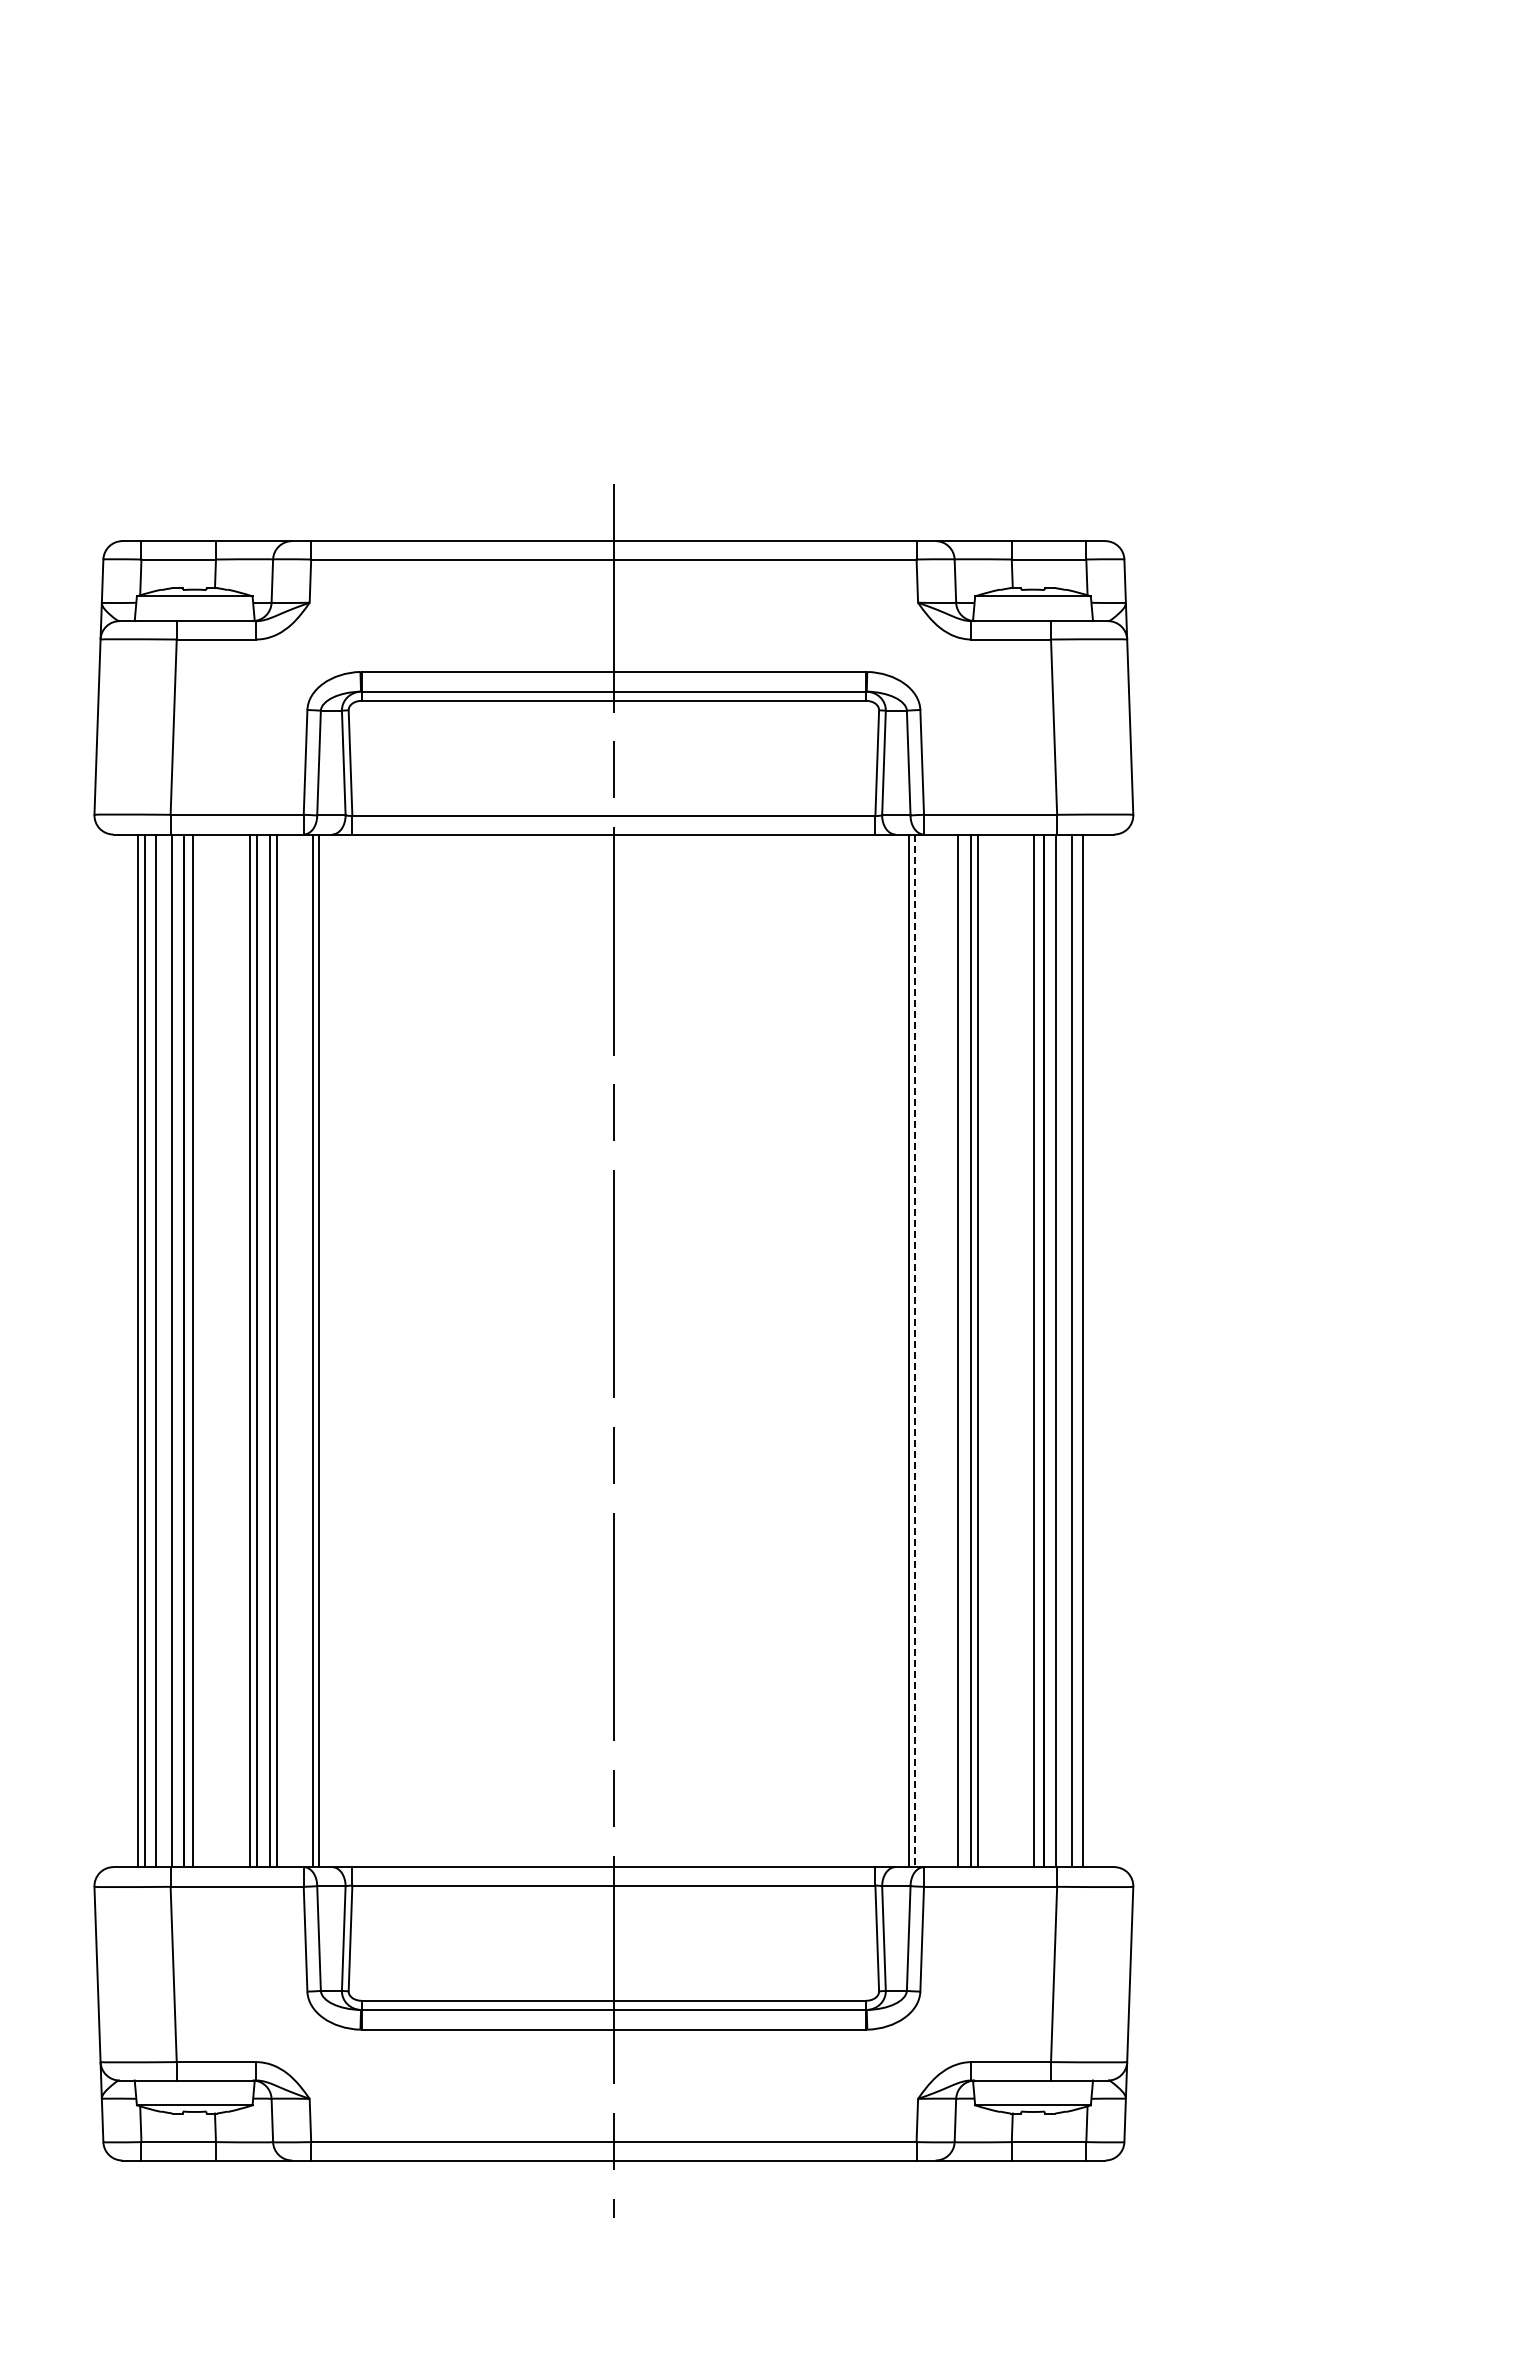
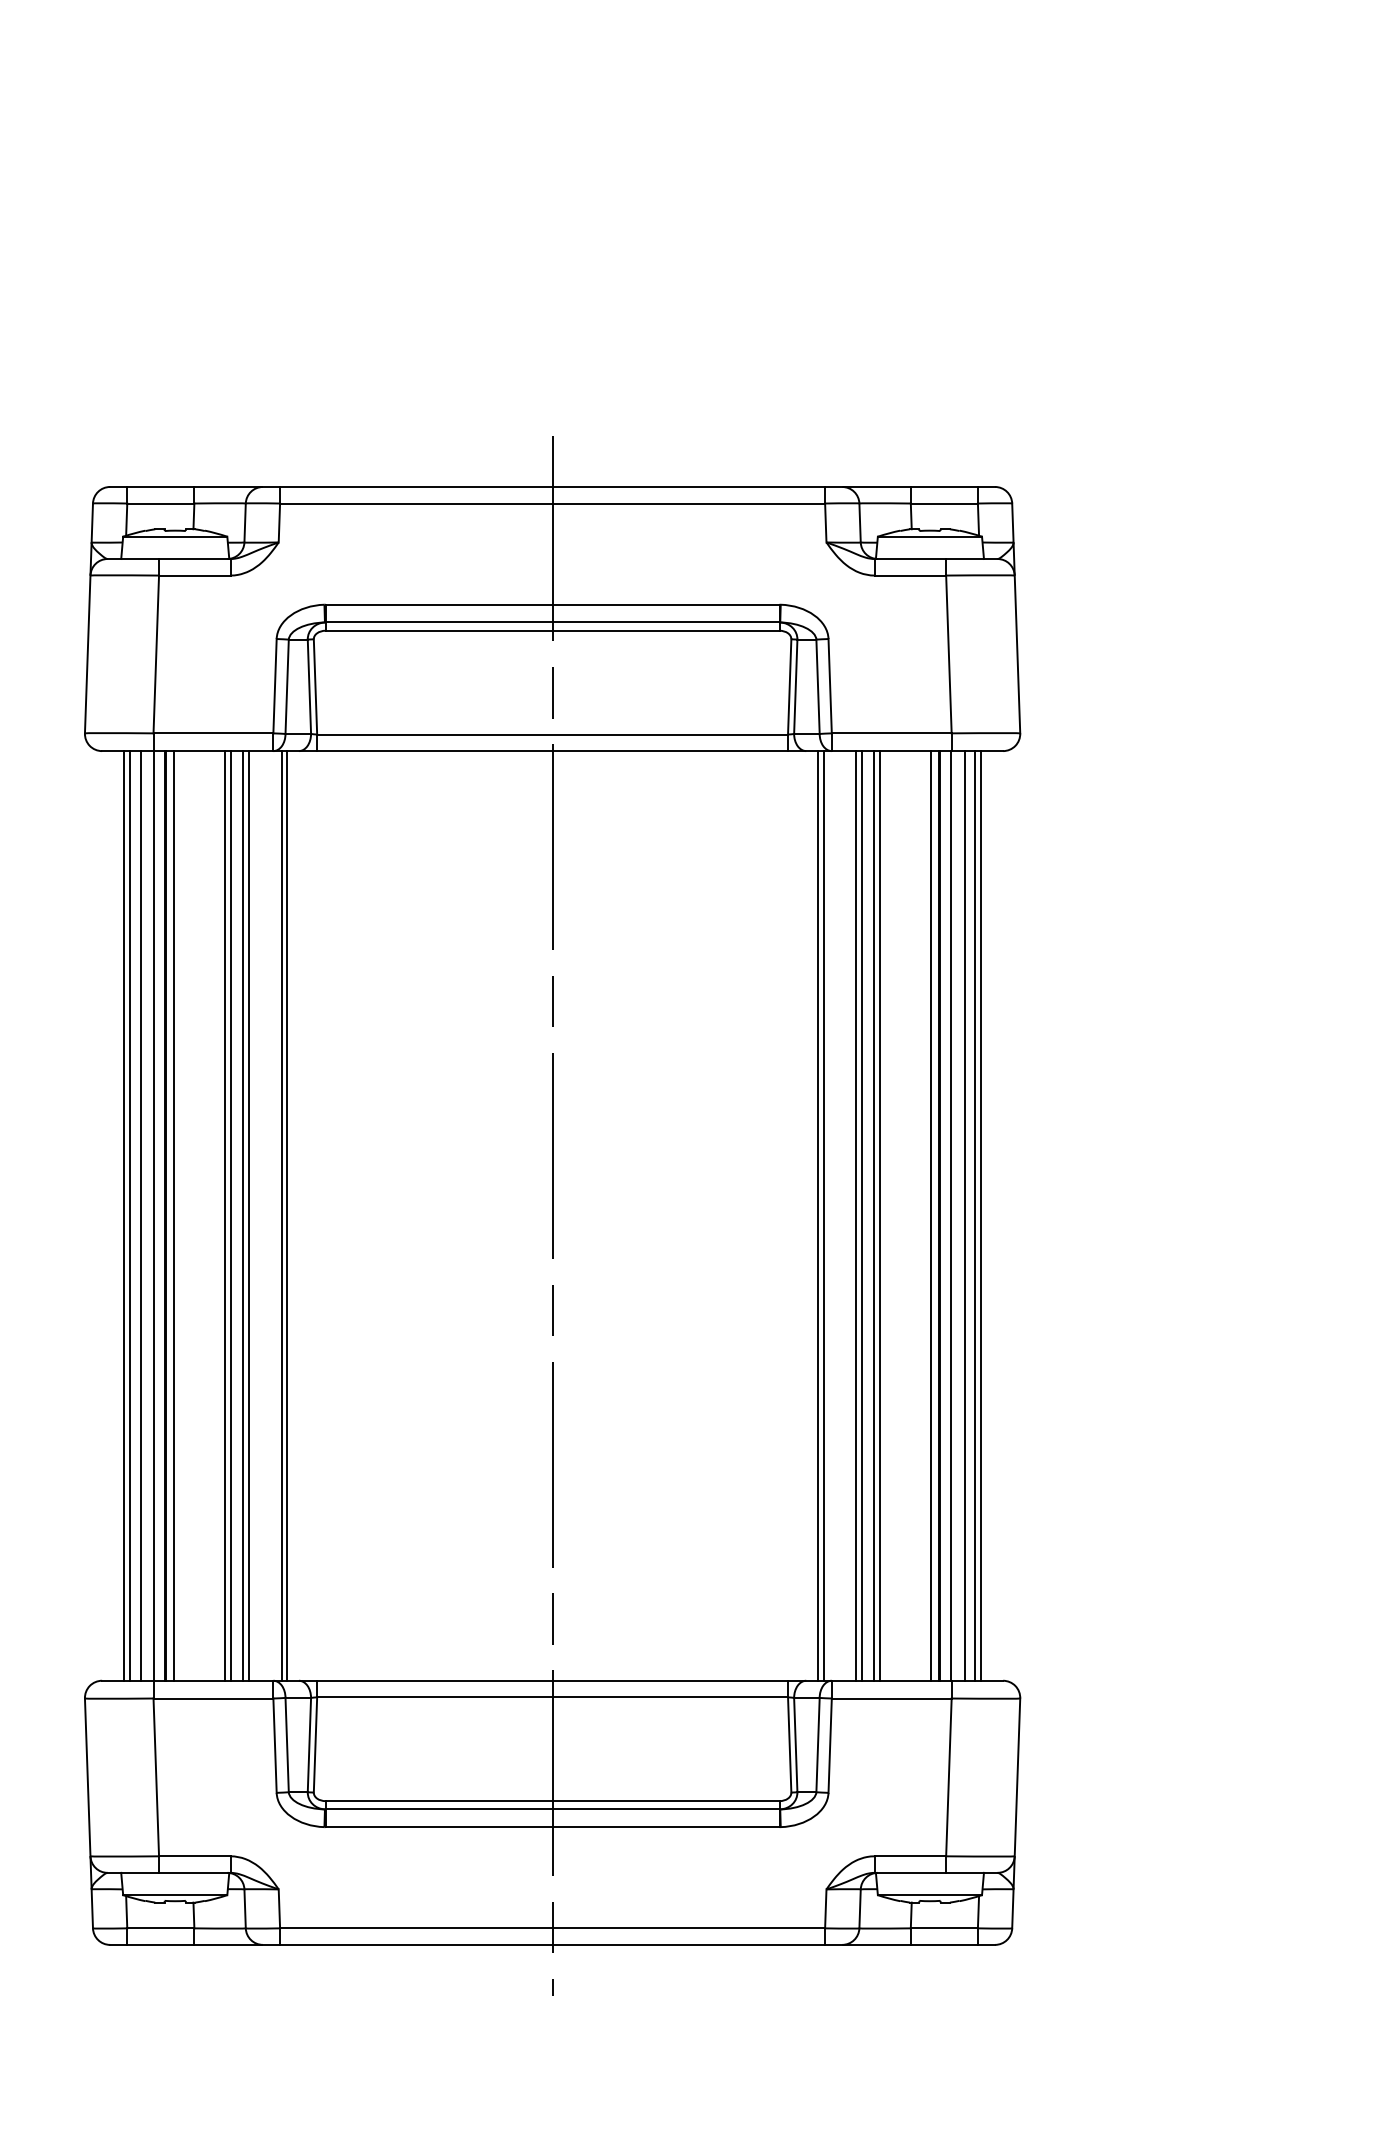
line: (950, 1350) -> (855, 1215), added
line: (1090, 1350) -> (981, 1215), added
line: (914, 1351) -> (823, 1216), dashed -> solid

